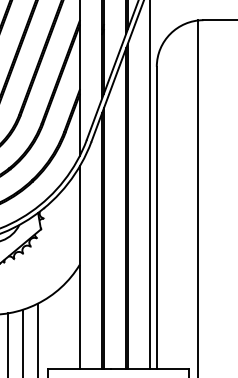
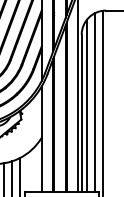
line: (181, 196) -> (94, 102), added
line: (166, 202) -> (86, 105), added

